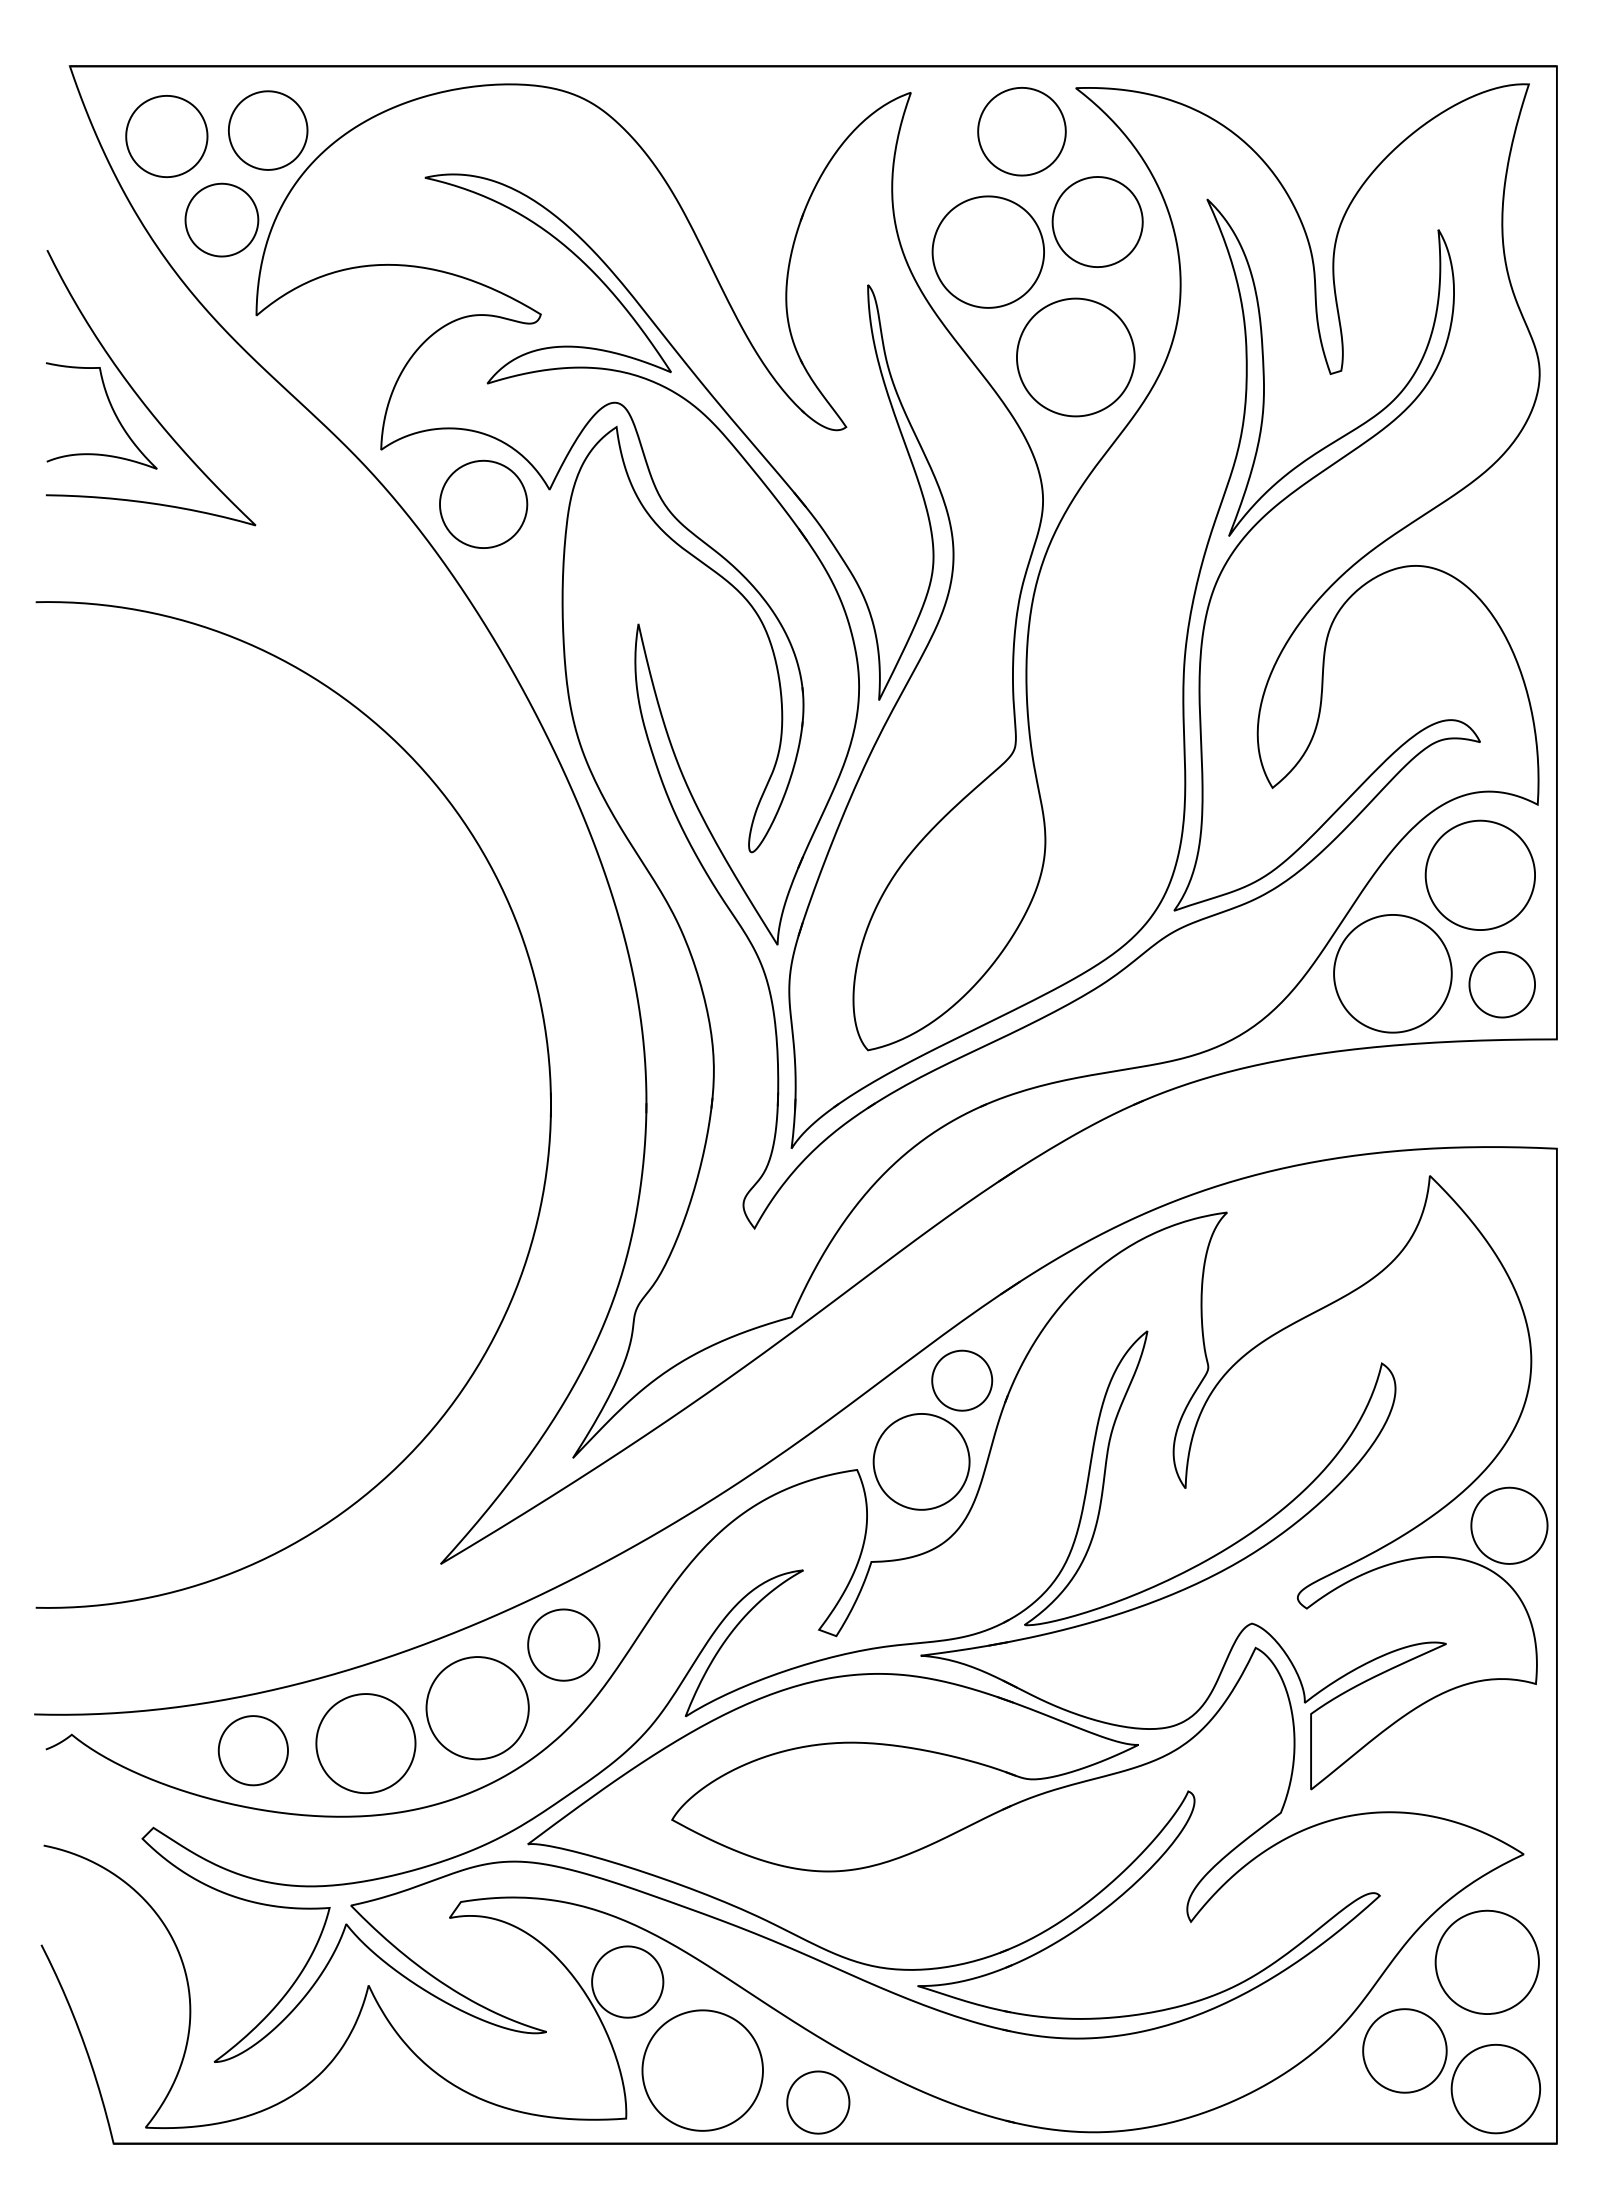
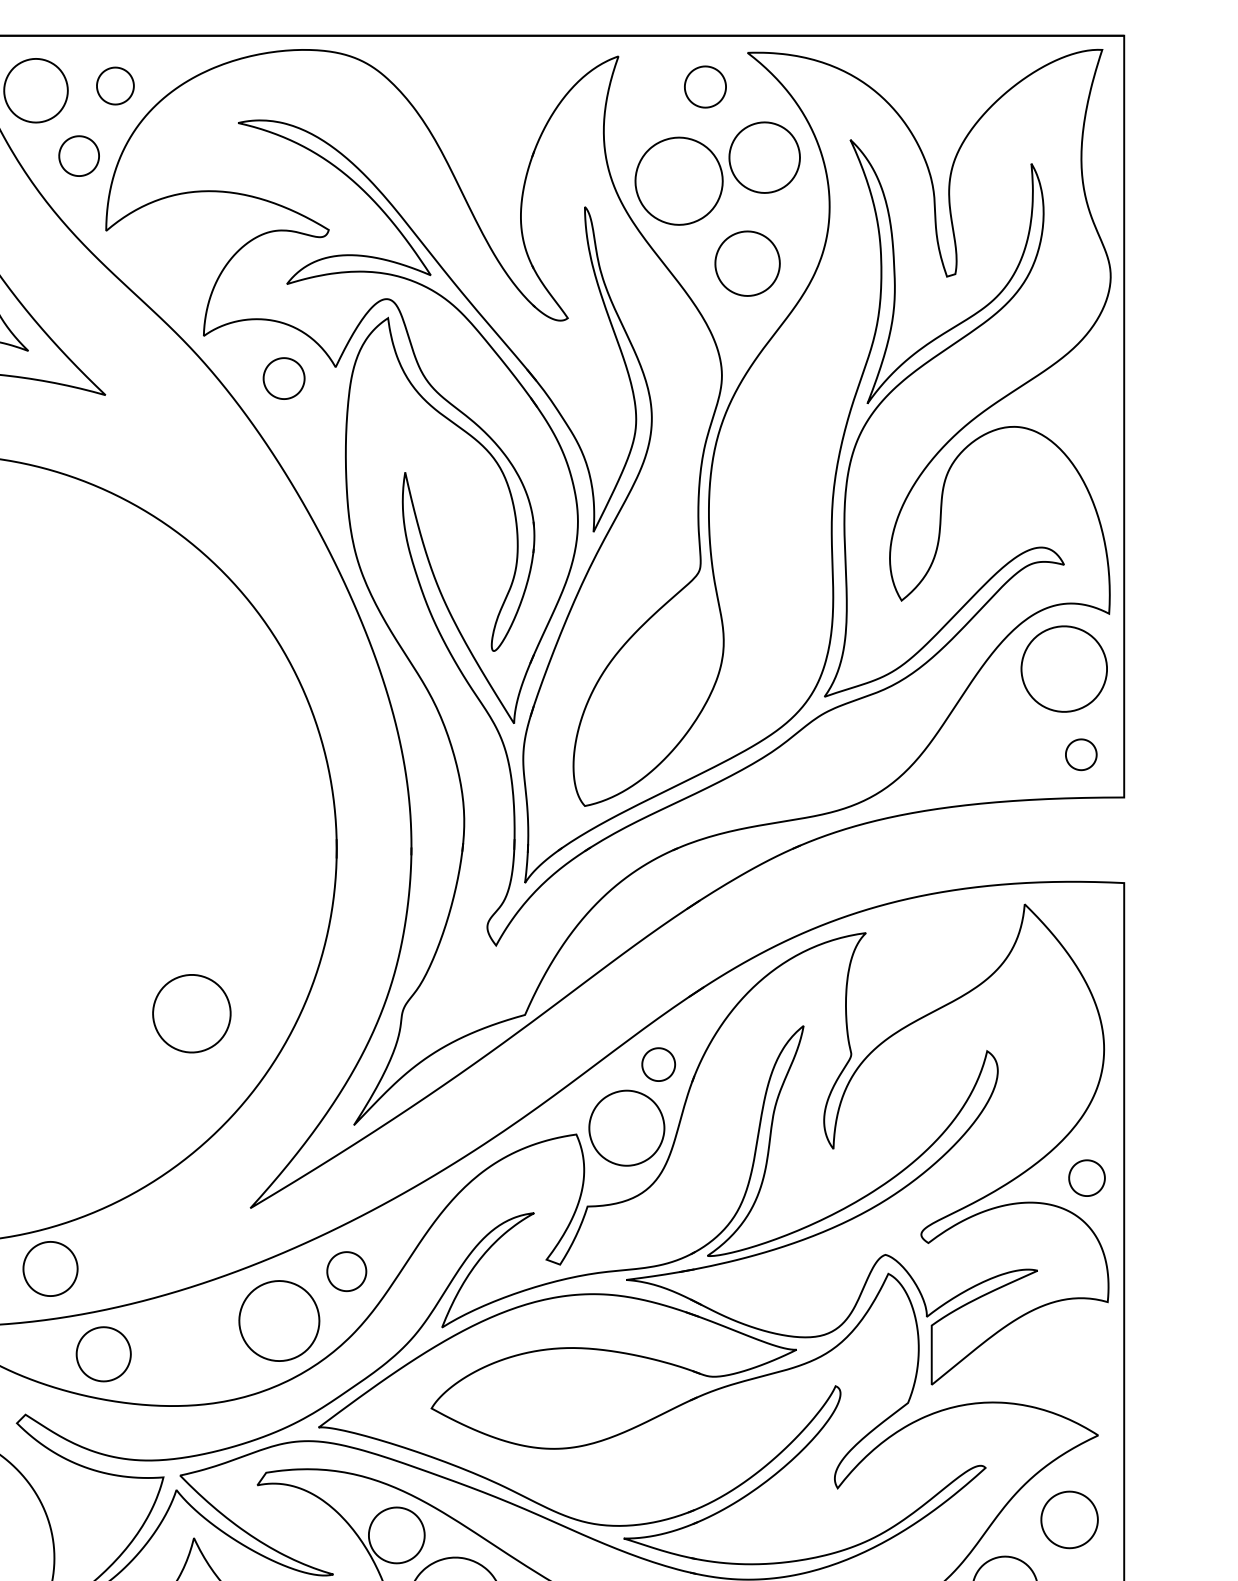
part: (268, 130) -> (115, 86), size x0.6
part: (1021, 131) -> (705, 86), size x0.6
part: (221, 219) -> (78, 155), size x0.7
part: (1075, 357) -> (747, 263), size x0.7
part: (483, 503) -> (283, 378), size x0.6
part: (1392, 973) -> (995, 745), removed
part: (1501, 984) -> (1080, 754), size x0.6
part: (962, 1380) -> (658, 1064), size x0.7
part: (1509, 1525) -> (1087, 1178), size x0.6
part: (184, 1641) -> (49, 1268), added
part: (563, 1644) -> (346, 1271), size x0.7
part: (365, 1743) -> (191, 1013), moved
part: (1486, 1961) -> (1069, 1519), size x0.7

